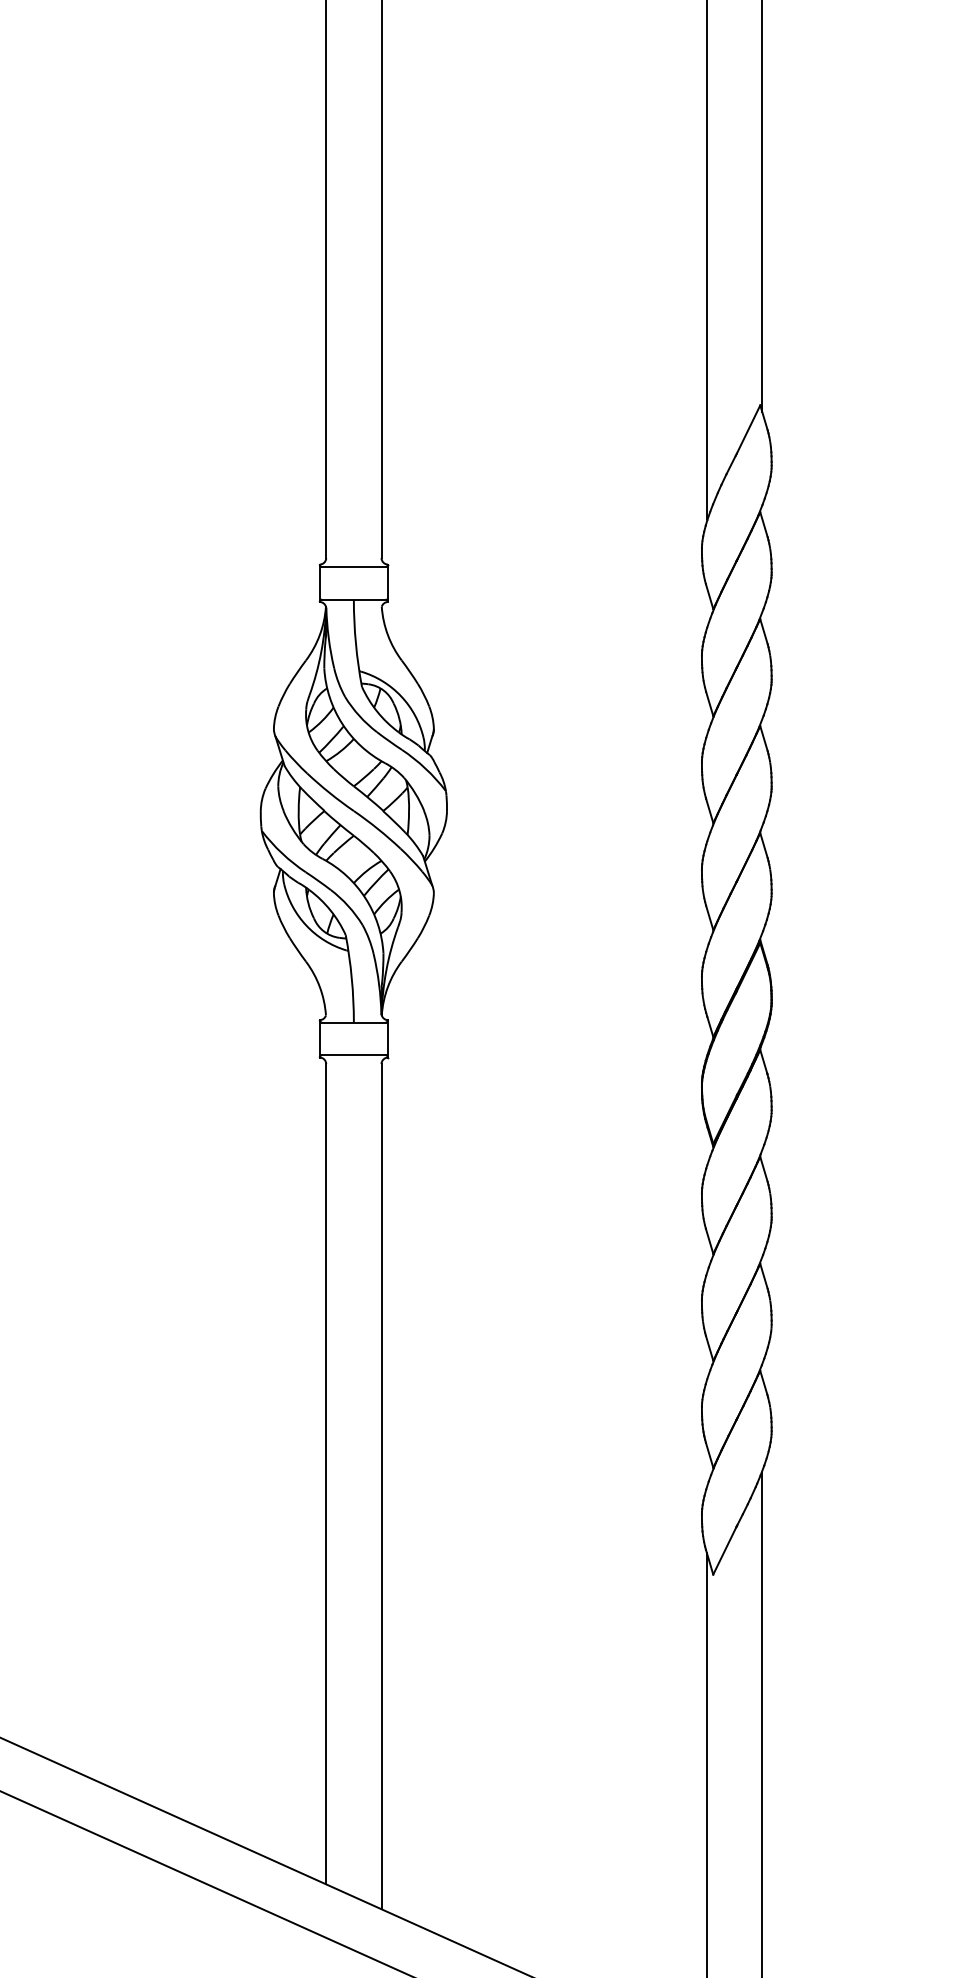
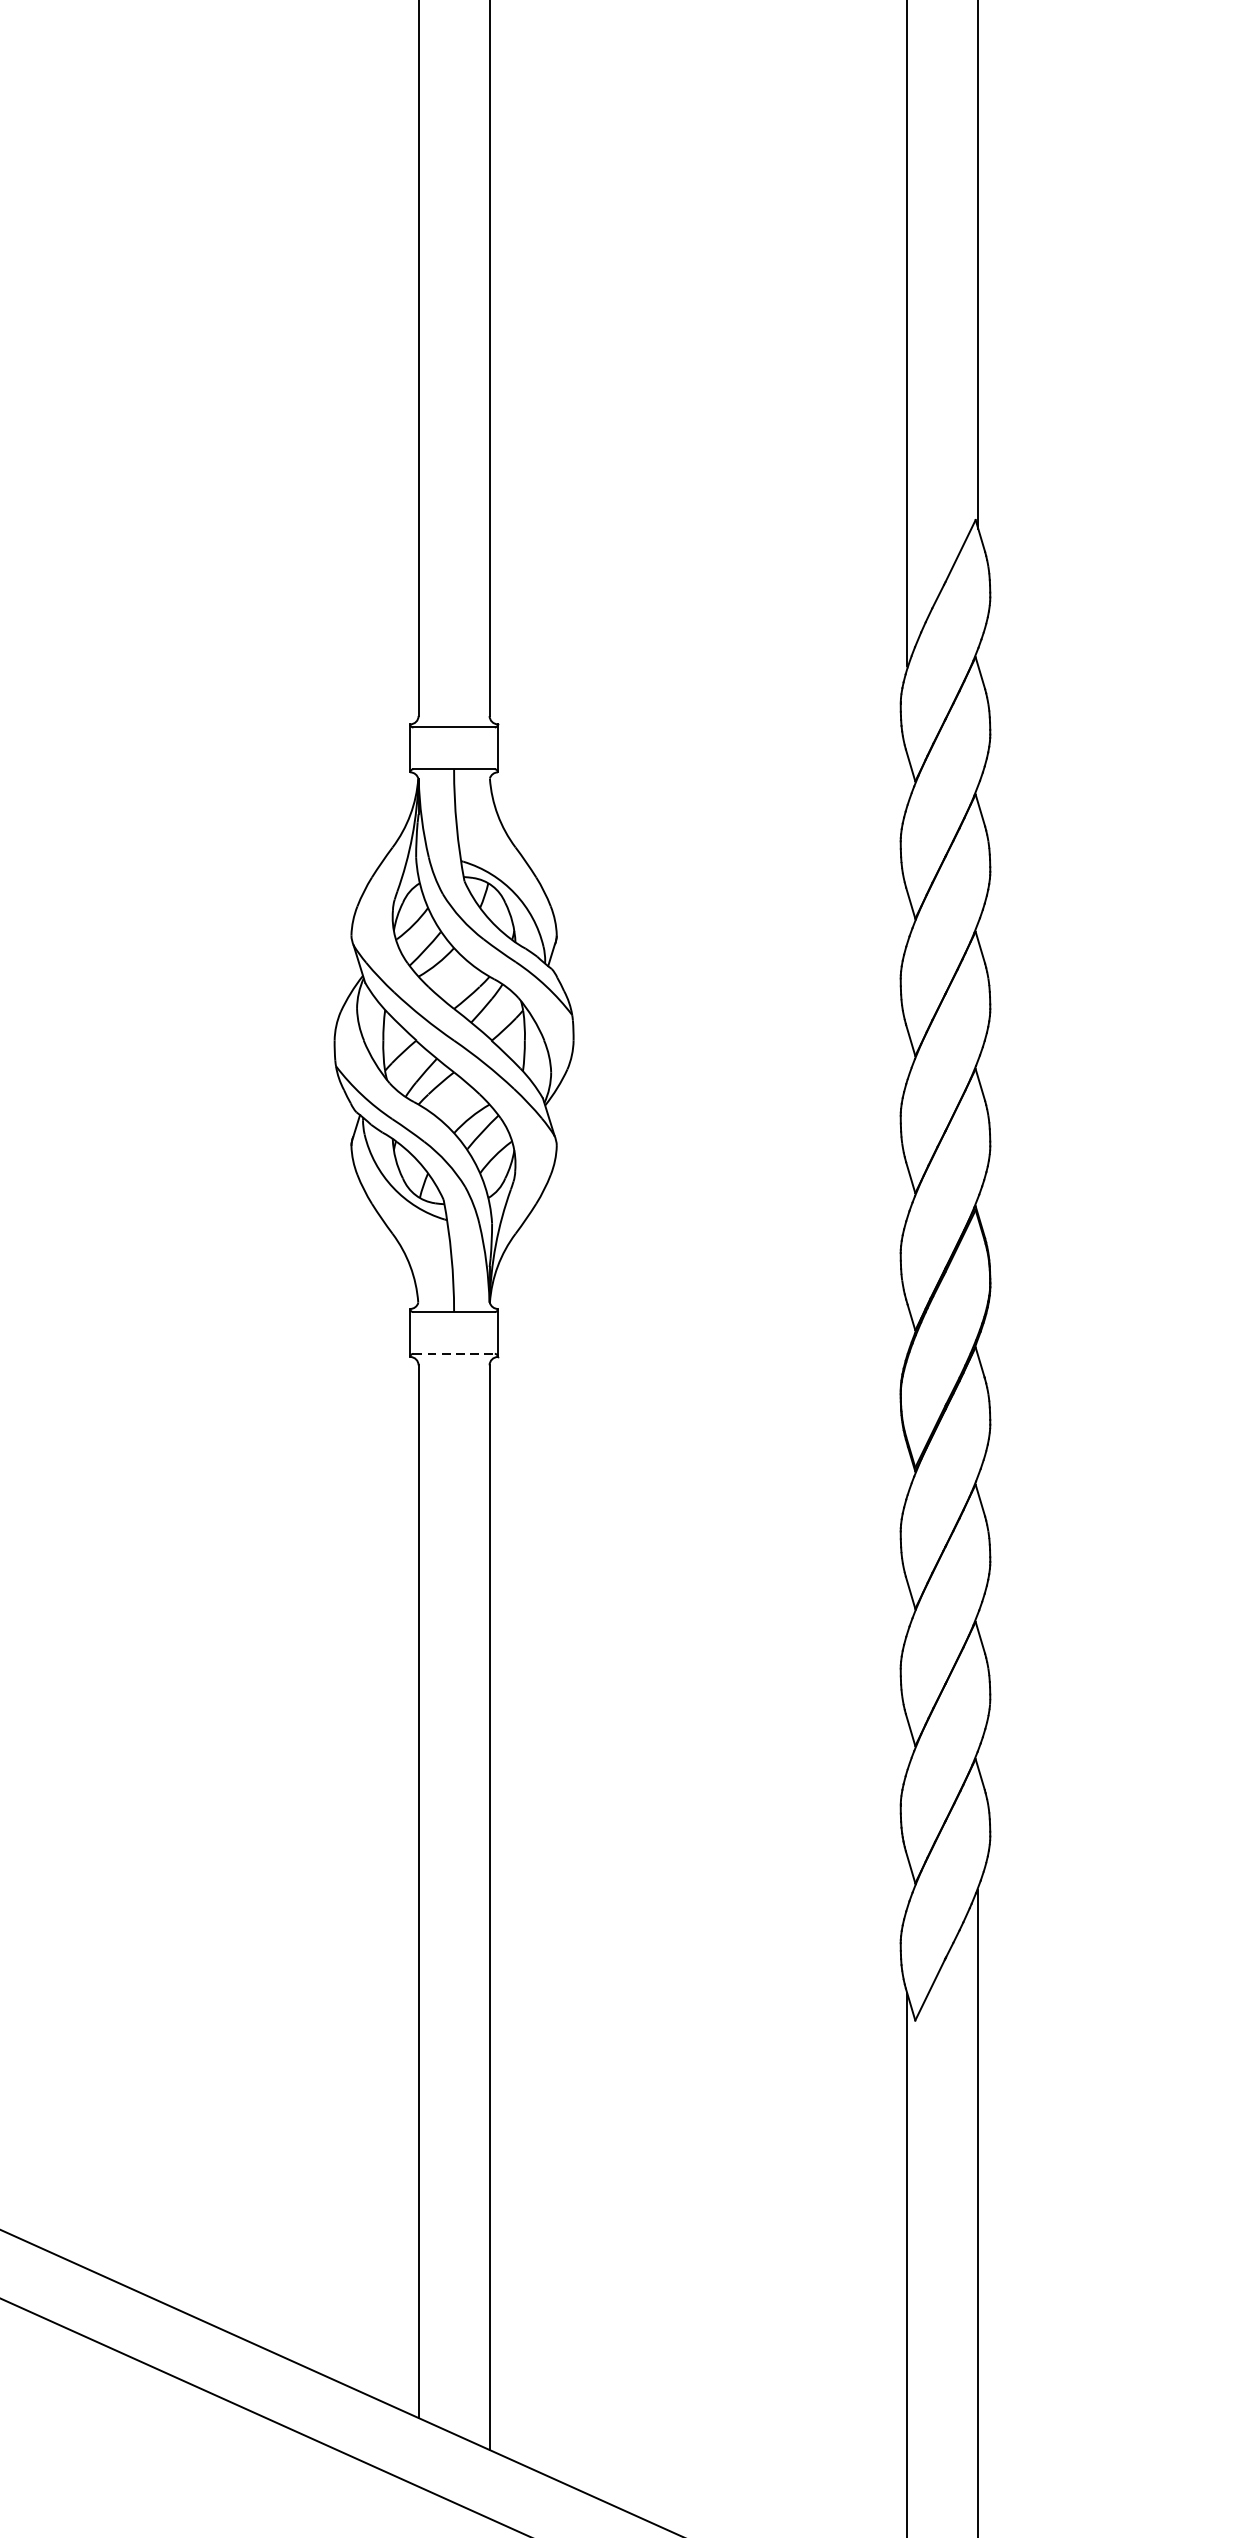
line: (353, 1055) -> (453, 1354), solid -> dashed

